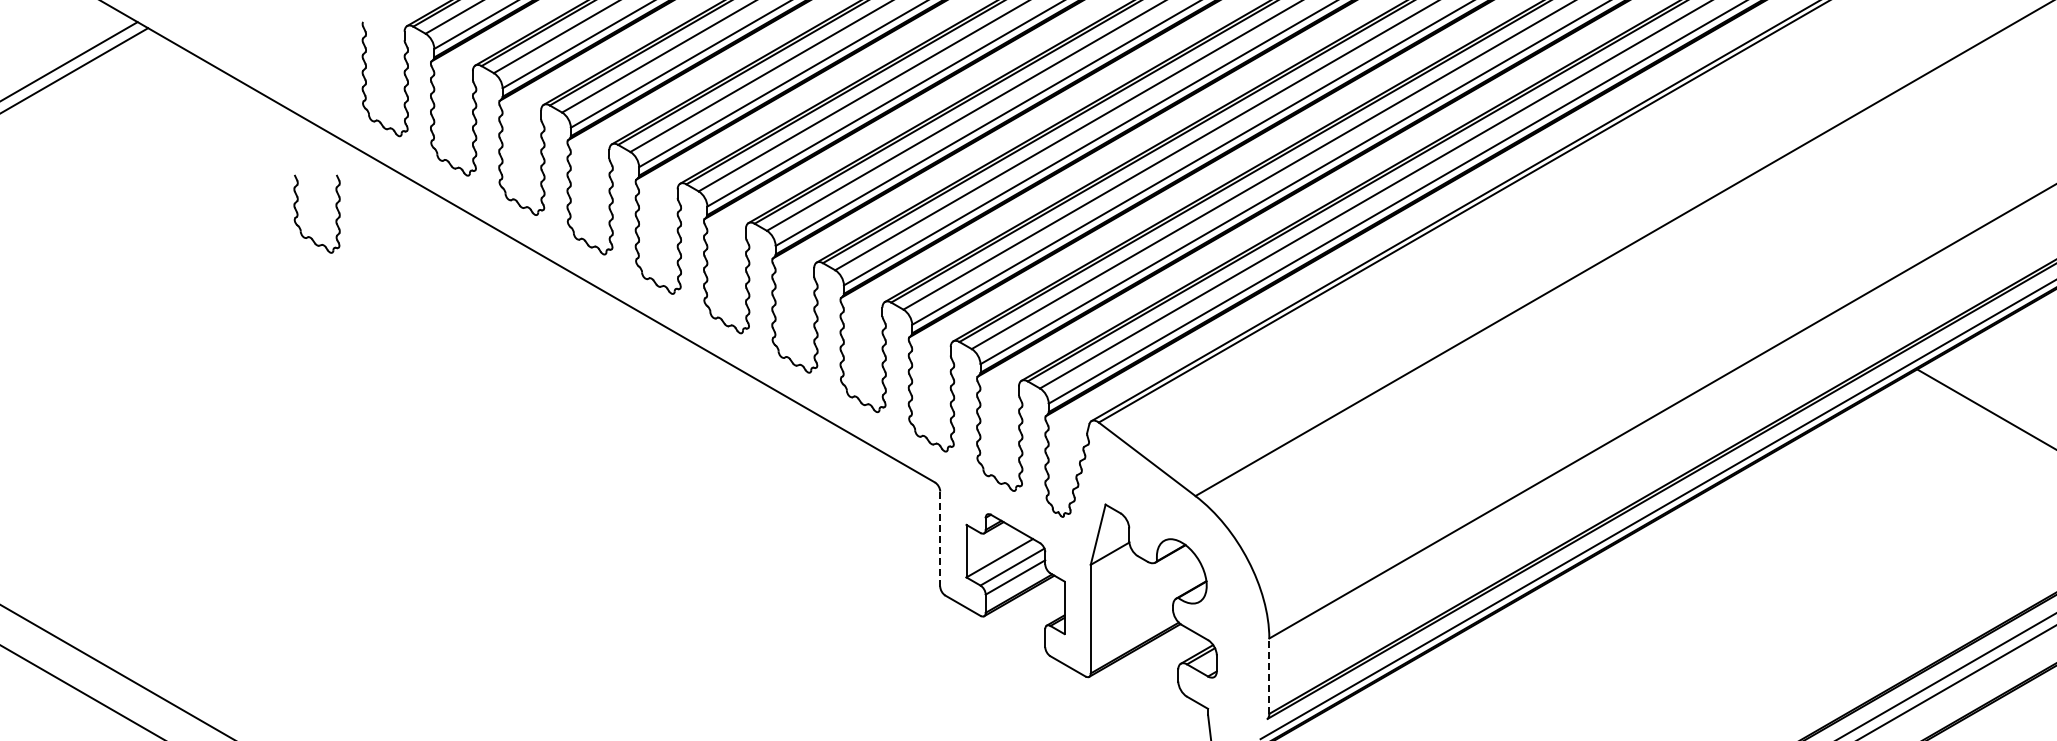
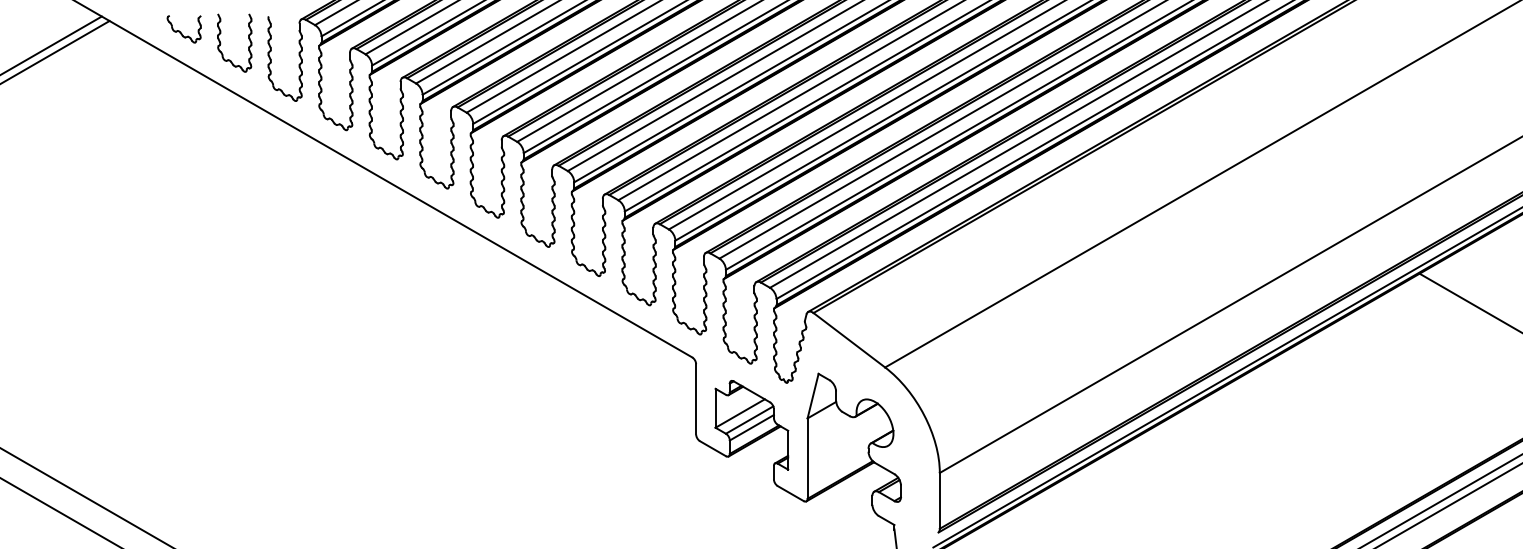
part: (248, 39) -> (183, 29), added
part: (298, 213) -> (220, 42), moved
line: (940, 539) -> (696, 399), dashed -> solid
line: (1269, 676) -> (939, 501), dashed -> solid

